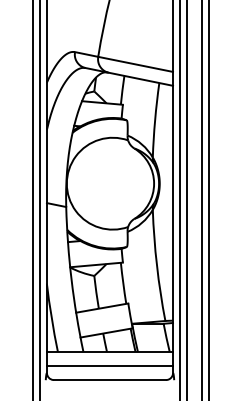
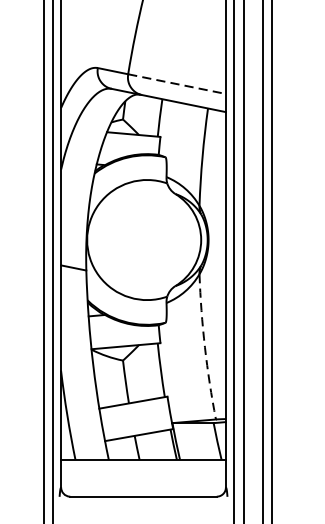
line: (136, 64) -> (178, 84), solid -> dashed
arc: (156, 265) -> (204, 346), solid -> dashed
line: (109, 365) -> (142, 477), removed

